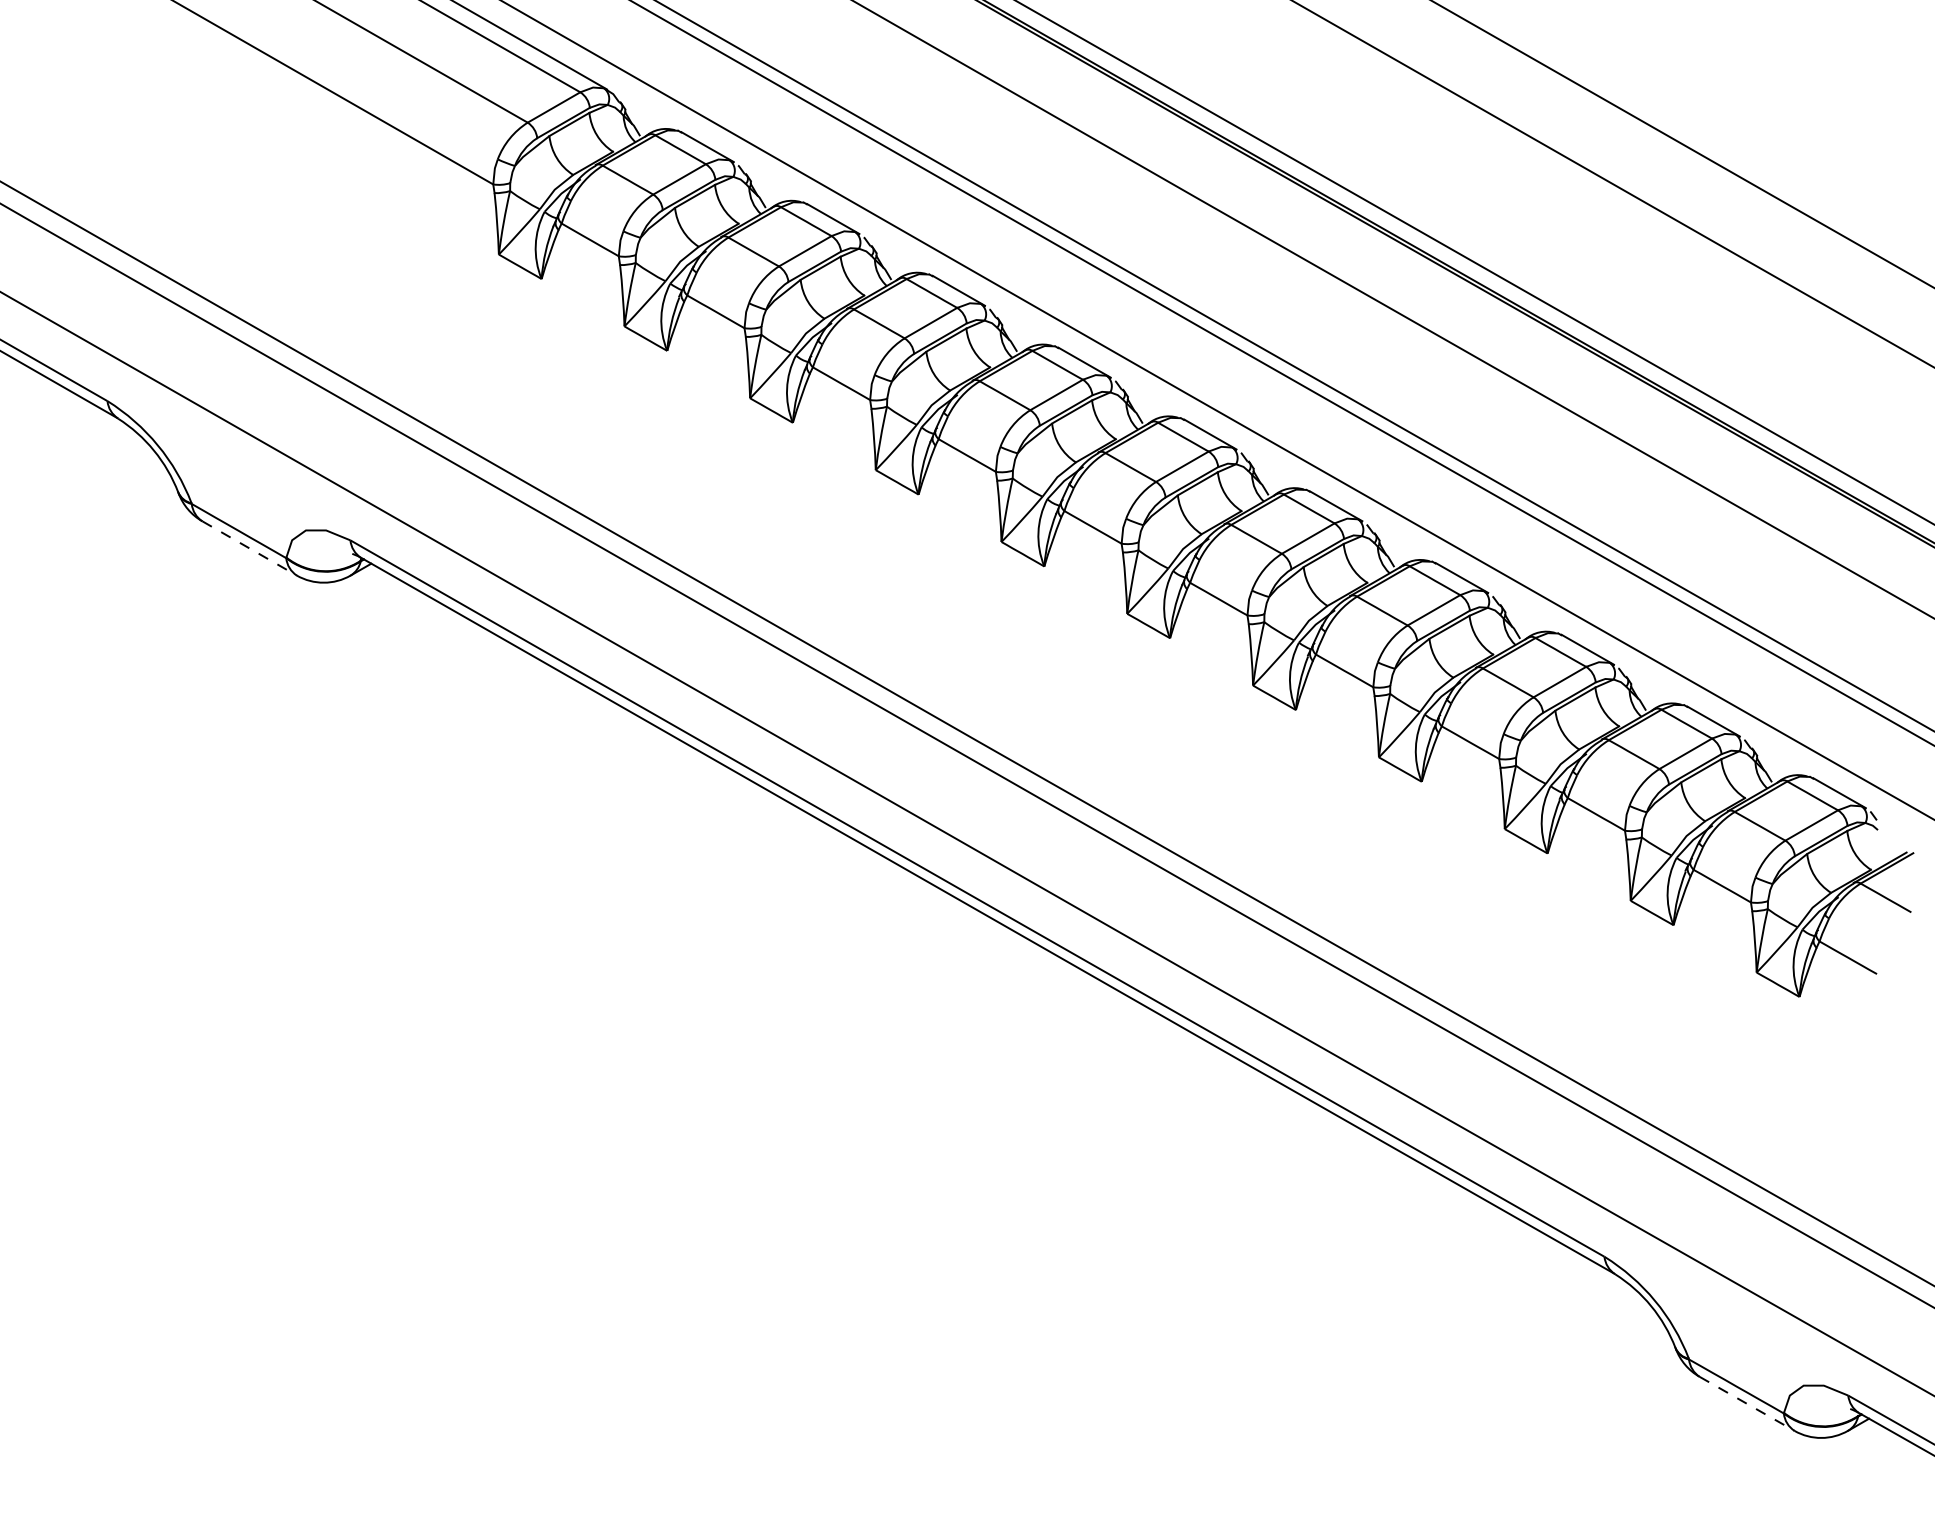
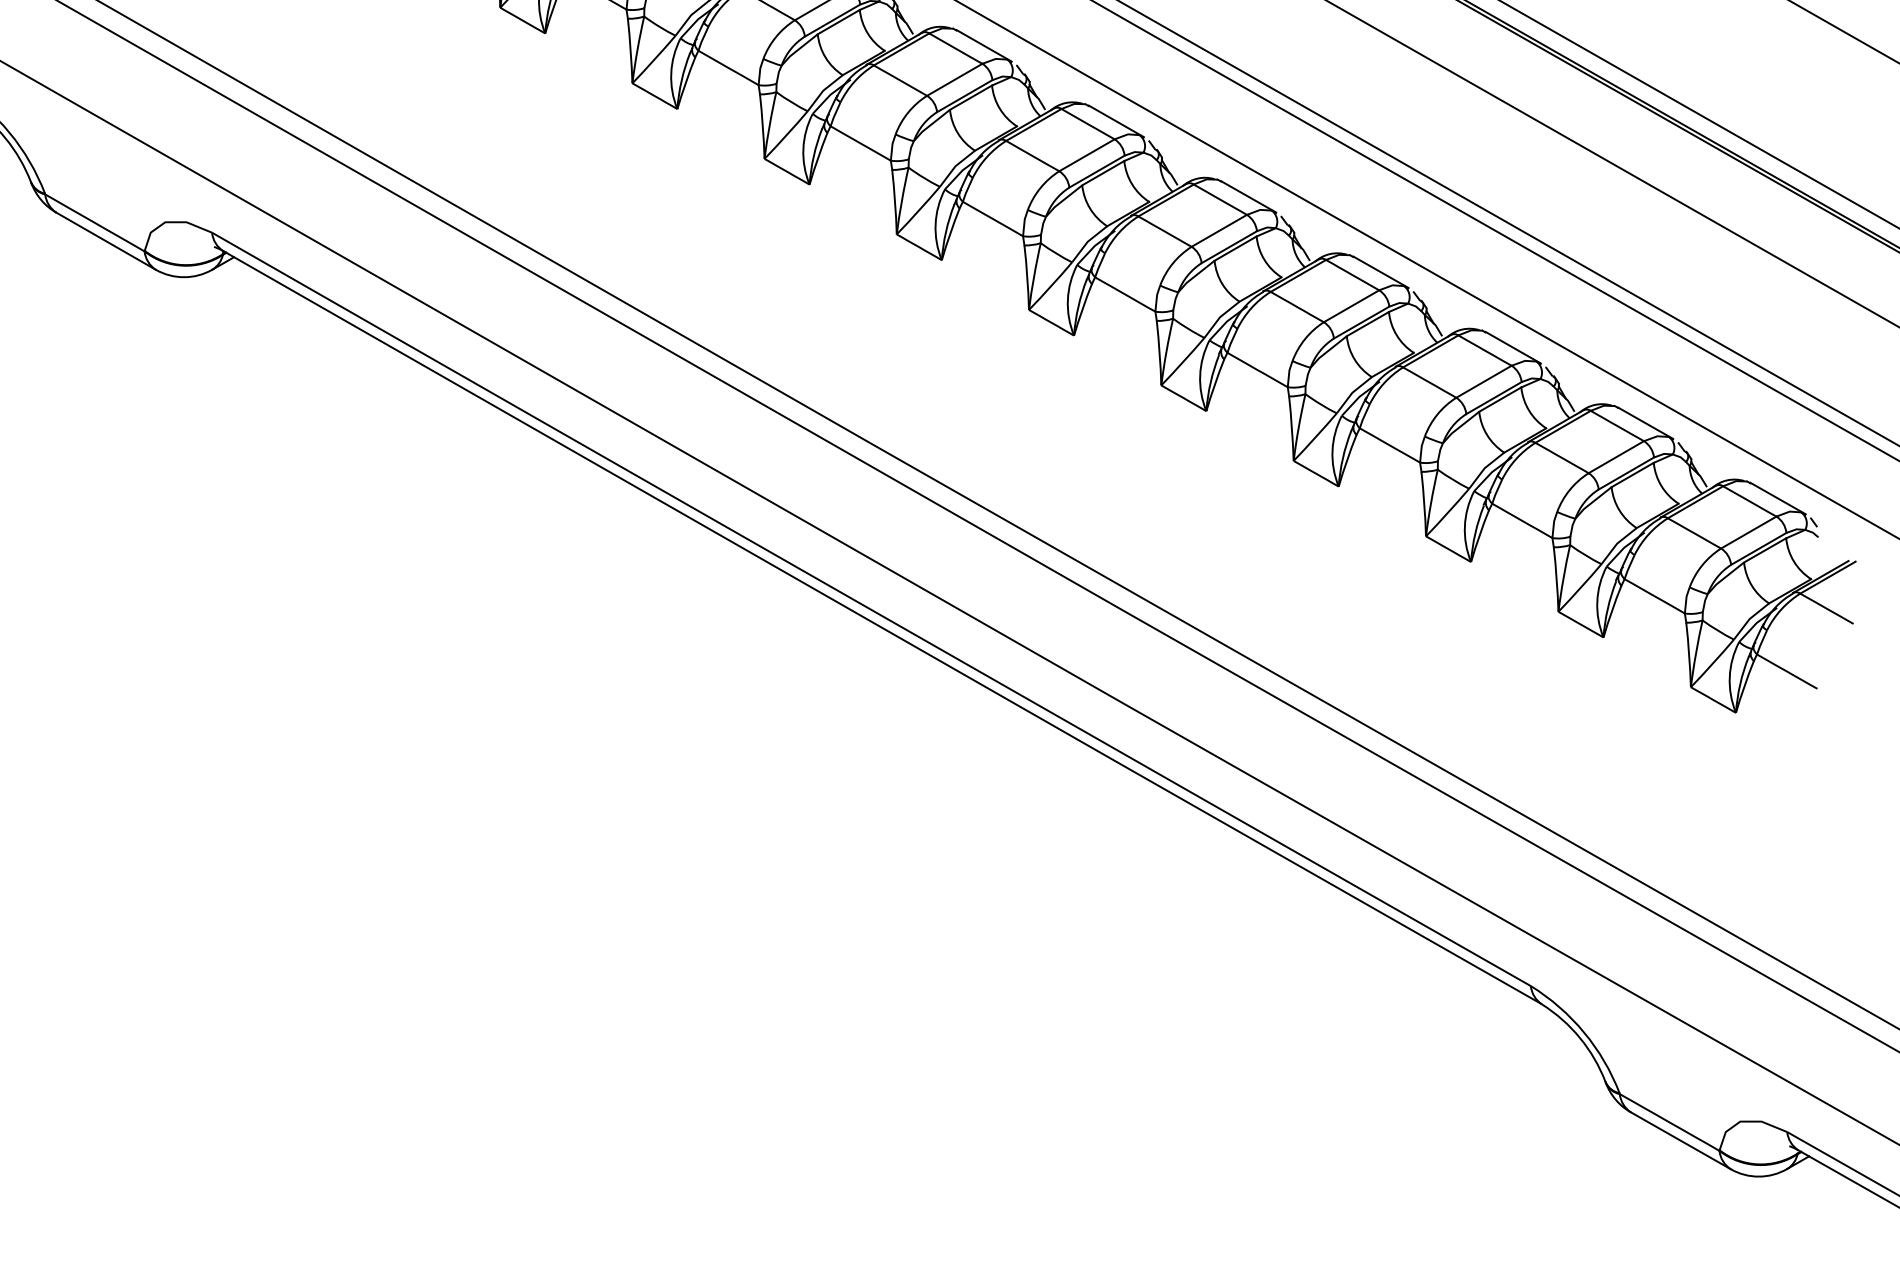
line: (250, 548) -> (107, 241), dashed -> solid
line: (1747, 1403) -> (1681, 1140), dashed -> solid

